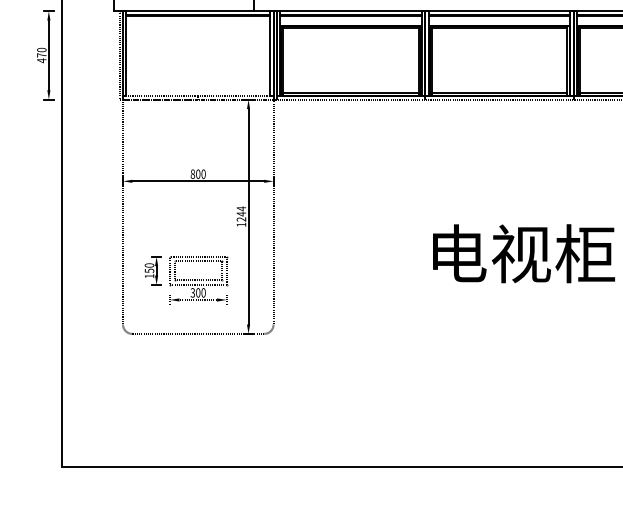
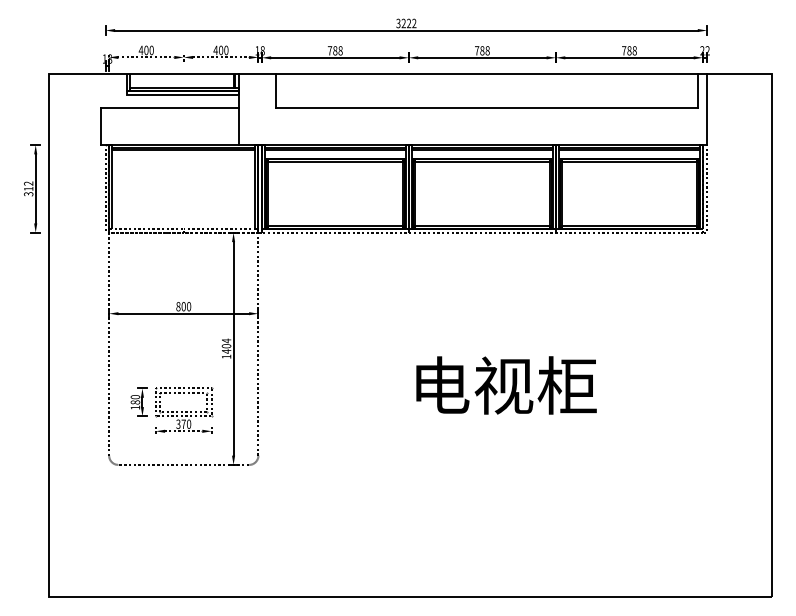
text: (41, 54) -> (28, 188), 470 -> 312
text: (241, 216) -> (226, 348), 1244 -> 1404
text: (148, 270) -> (134, 402), 150 -> 180
text: (198, 292) -> (183, 423), 300 -> 370

